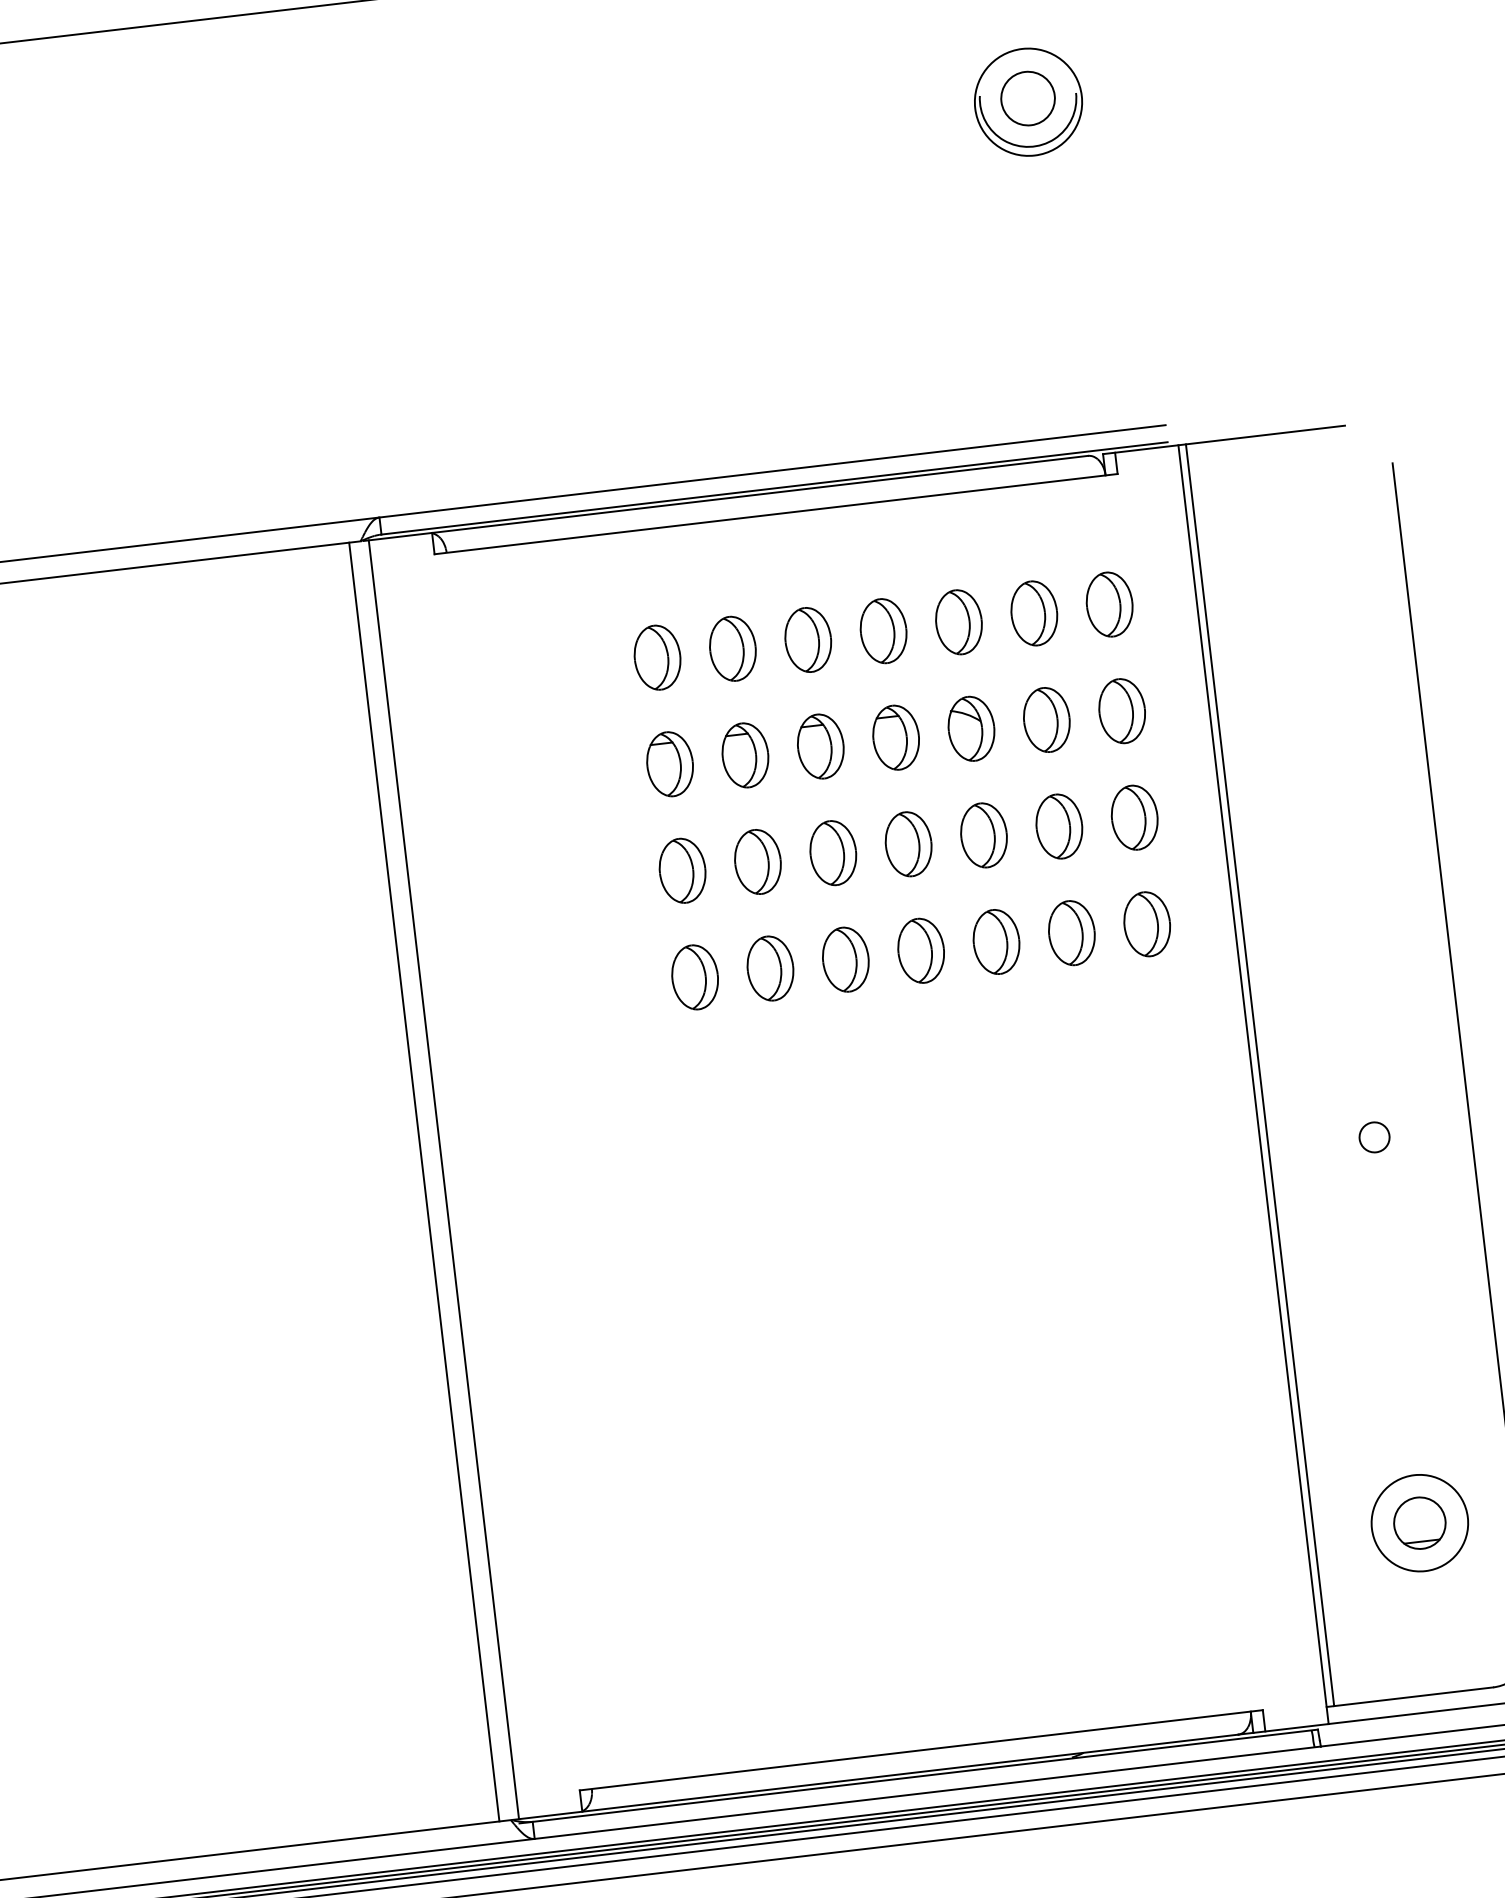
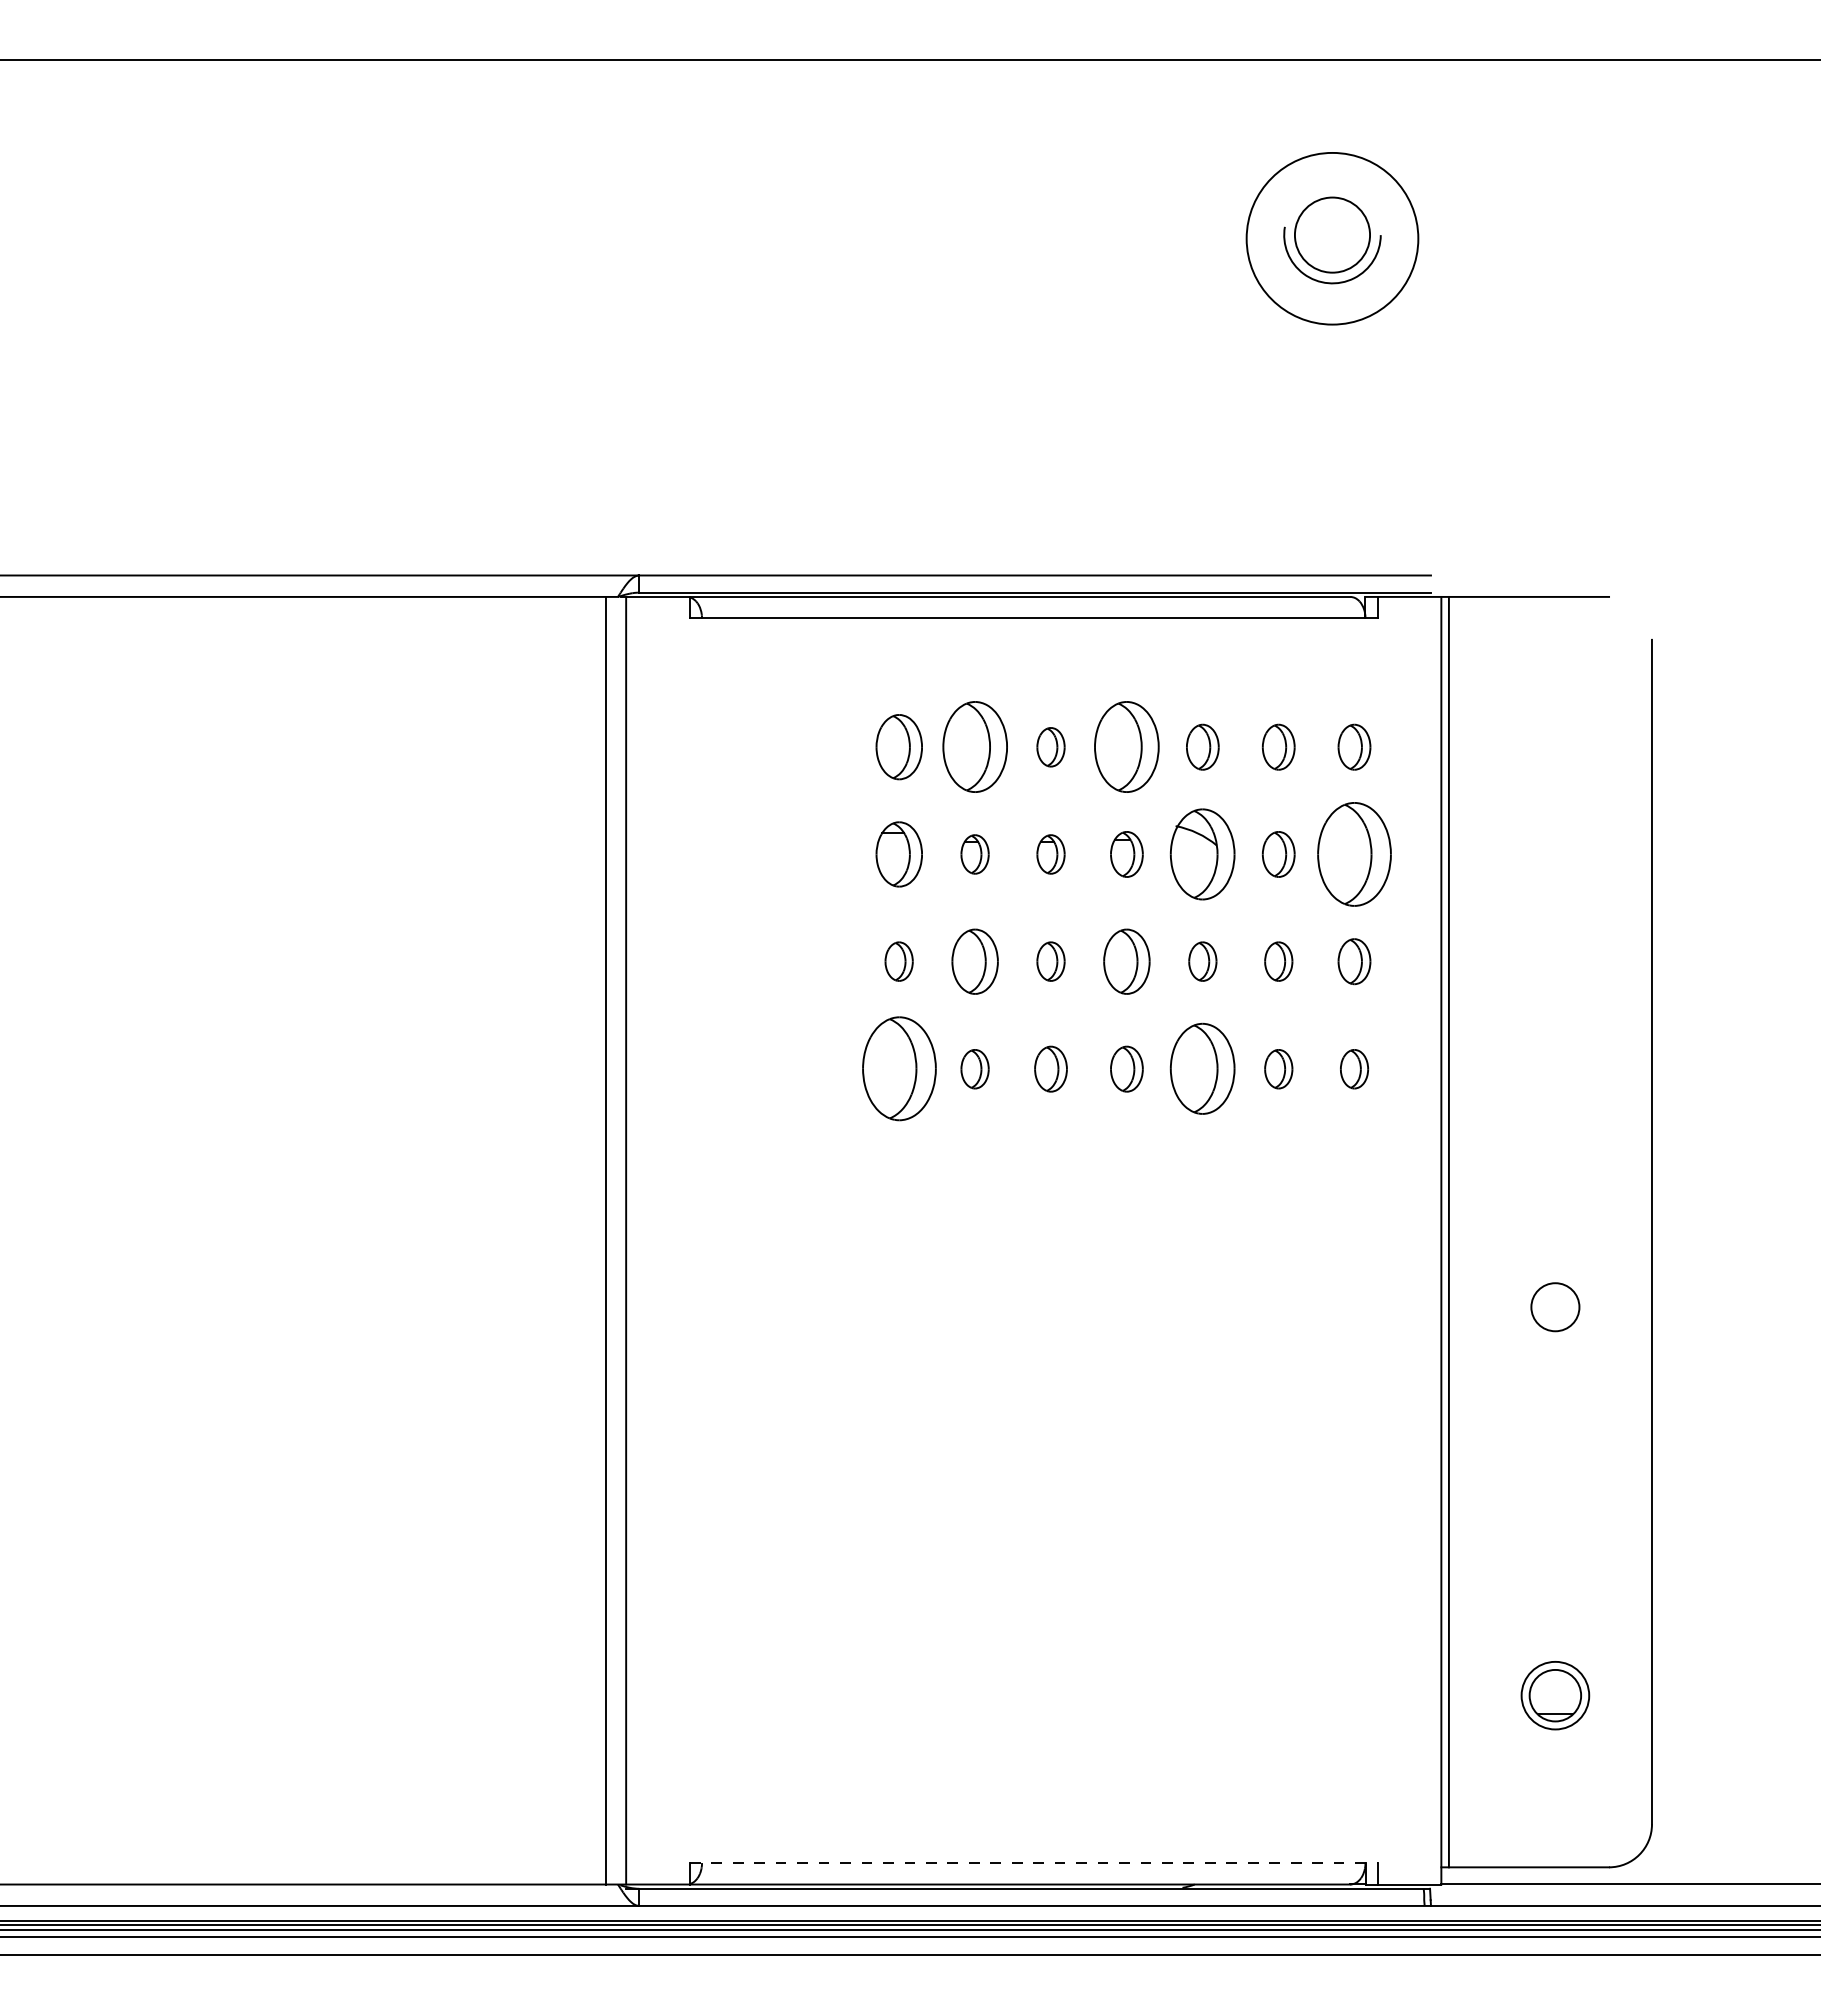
circle: (1028, 98) -> (1332, 234), size x1.4
circle: (1028, 101) -> (1332, 238), size x1.6
part: (1109, 604) -> (1354, 747), size x0.7
part: (1034, 613) -> (1278, 747), size x0.7
part: (958, 622) -> (1202, 747), size x0.7
part: (883, 631) -> (1126, 747), size x1.4
part: (807, 640) -> (1050, 747), size x0.6
part: (732, 649) -> (974, 747), size x1.4
part: (1122, 711) -> (1354, 854), size x1.6
part: (1046, 720) -> (1278, 854), size x0.7
part: (971, 728) -> (1202, 854), size x1.4
part: (895, 737) -> (1126, 854), size x0.7
part: (820, 746) -> (1050, 854), size x0.6
part: (744, 755) -> (974, 854), size x0.6
part: (1134, 817) -> (1354, 961), size x0.7
part: (1059, 826) -> (1278, 961), size x0.6
part: (983, 835) -> (1202, 961), size x0.6
part: (832, 852) -> (1050, 961), size x0.6
part: (681, 870) -> (898, 961), size x0.6
part: (1147, 924) -> (1354, 1069), size x0.6
part: (1071, 933) -> (1278, 1069), size x0.6
part: (996, 942) -> (1202, 1069), size x1.4
part: (920, 951) -> (1126, 1069), size x0.7
part: (845, 960) -> (1050, 1069), size x0.7
part: (769, 969) -> (974, 1069), size x0.6
part: (694, 977) -> (898, 1069), size x1.6
circle: (1374, 1137) -> (1555, 1307), size x1.6
circle: (1419, 1523) -> (1555, 1695), size x0.7
line: (921, 1750) -> (1033, 1863), solid -> dashed

